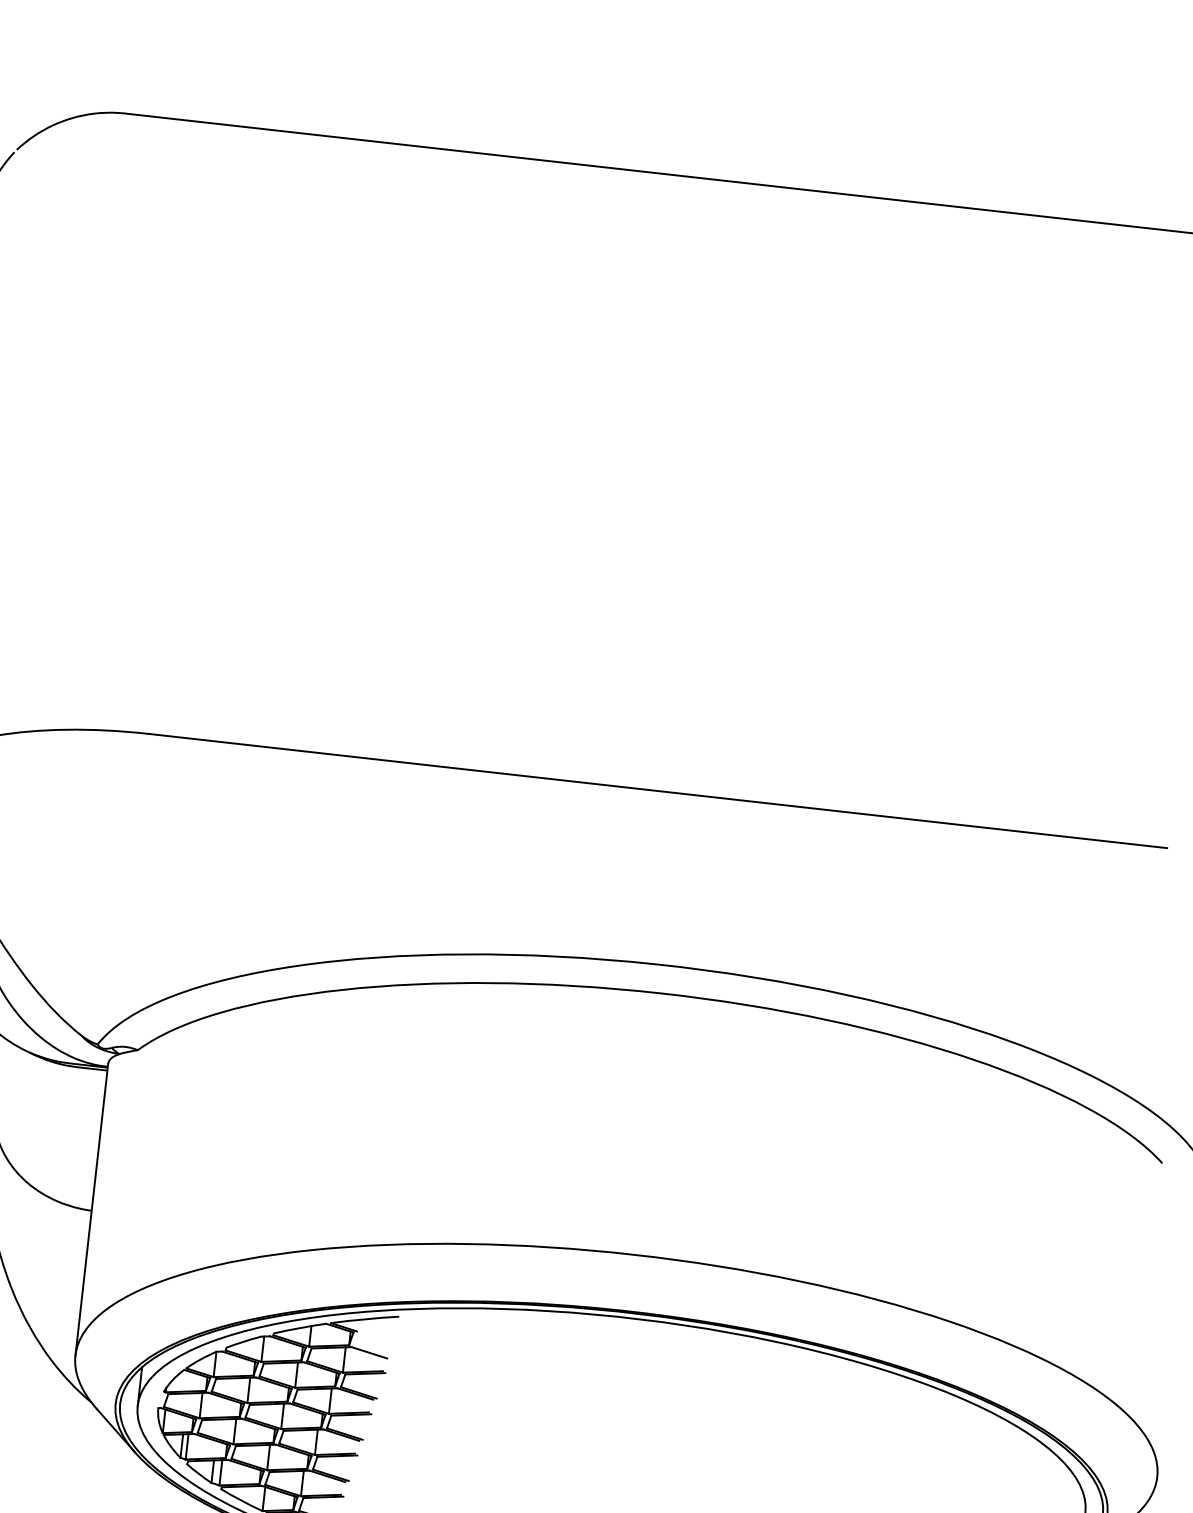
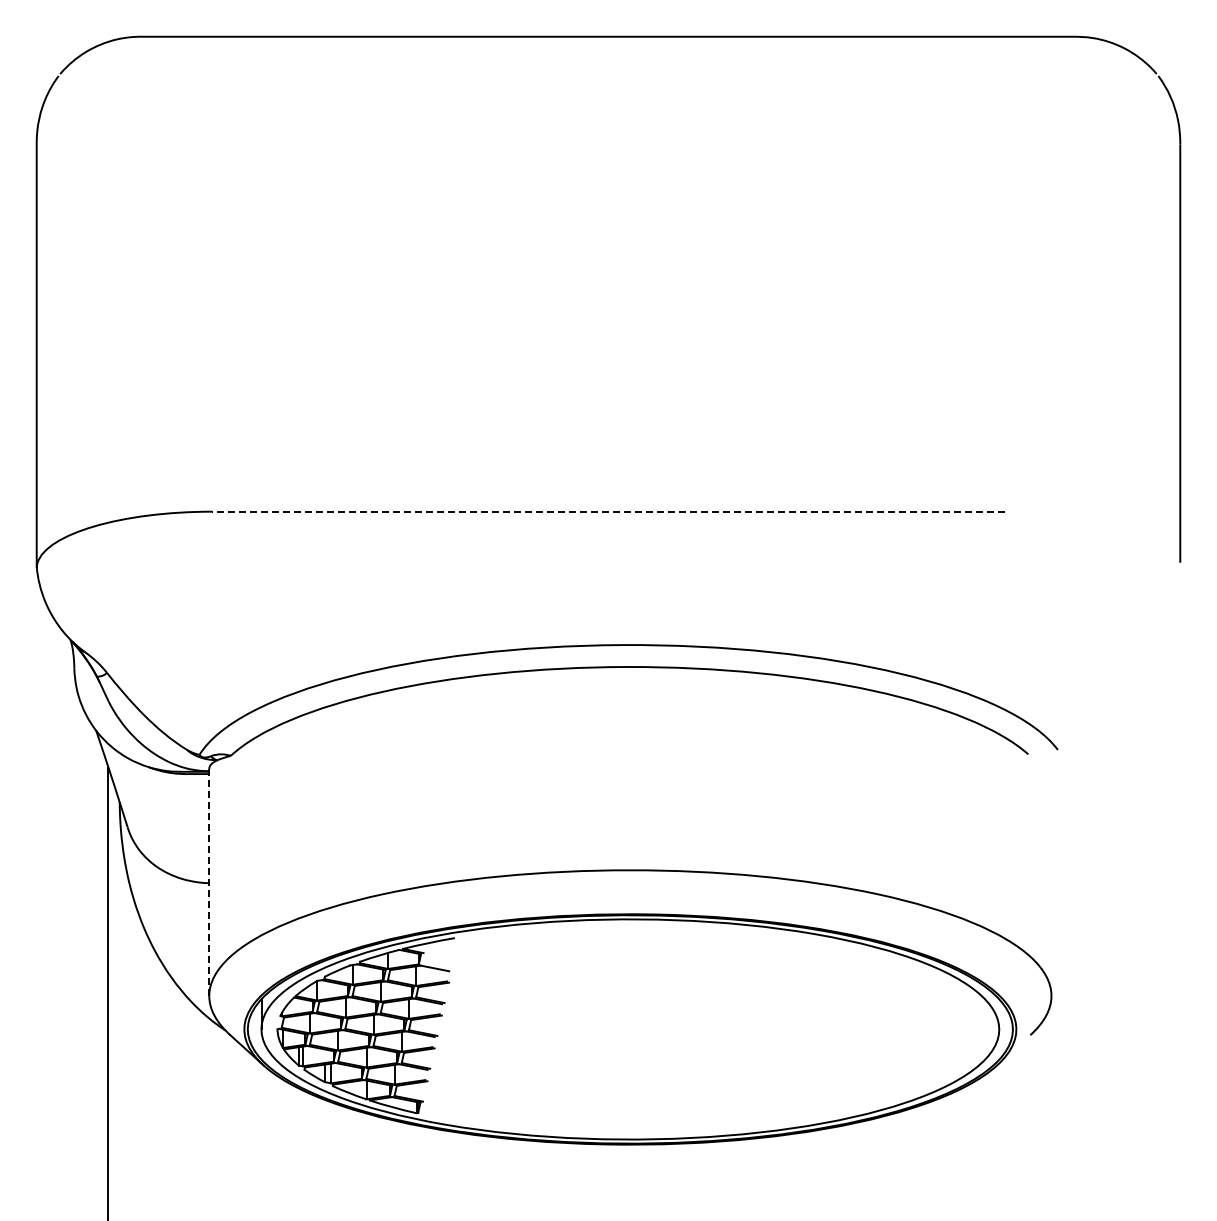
line: (658, 790) -> (608, 511), solid -> dashed
line: (92, 1208) -> (209, 881), solid -> dashed

